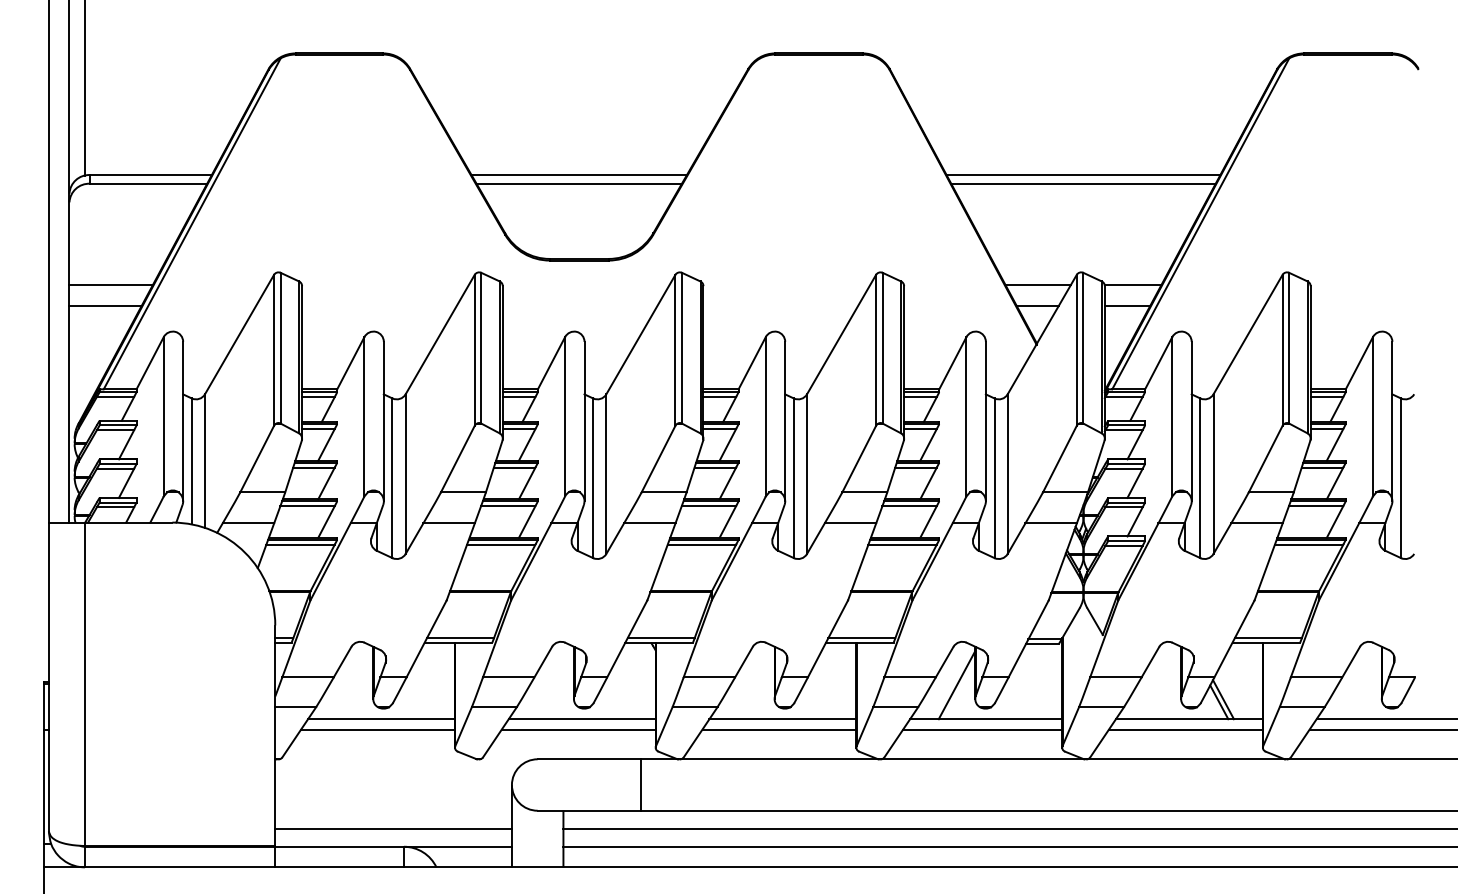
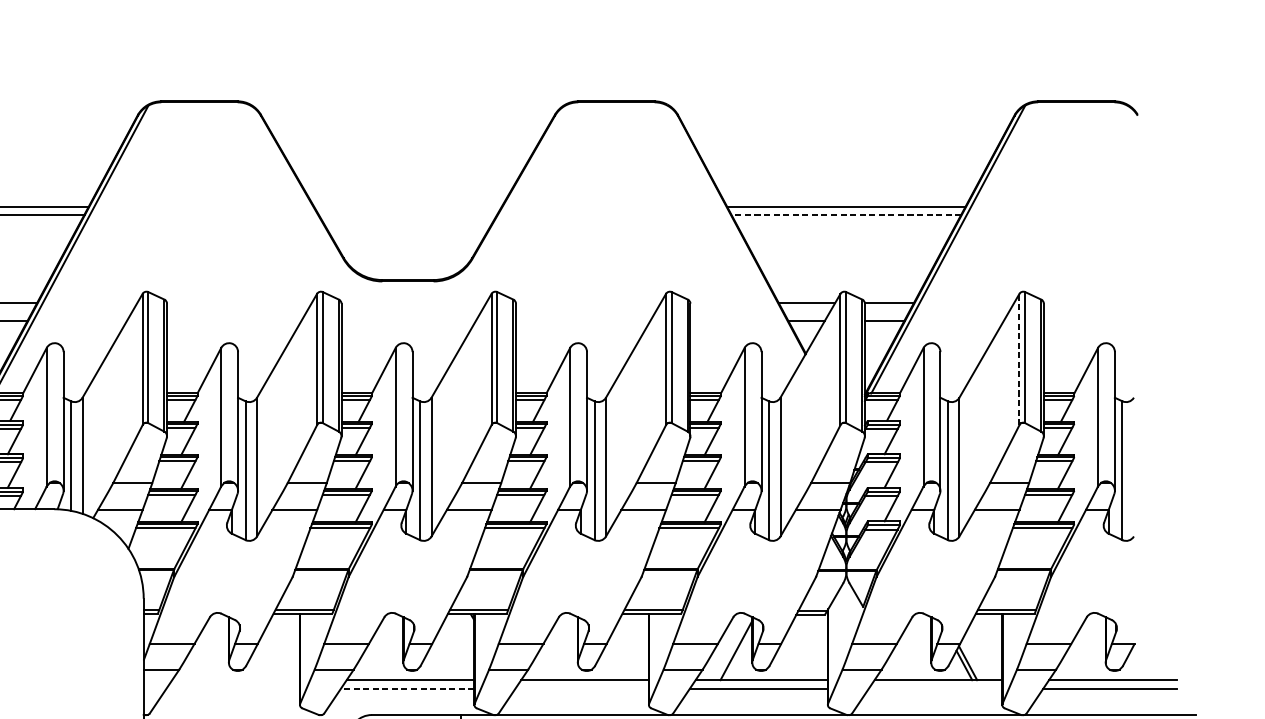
line: (578, 175) -> (407, 207), removed
line: (578, 183) -> (407, 214), removed
line: (1082, 183) -> (845, 214), solid -> dashed
line: (1282, 350) -> (1019, 359), solid -> dashed
line: (381, 719) -> (236, 680), removed
line: (378, 729) -> (233, 689), removed
line: (578, 729) -> (407, 689), solid -> dashed
line: (779, 729) -> (582, 689), removed
line: (1185, 729) -> (935, 689), removed

